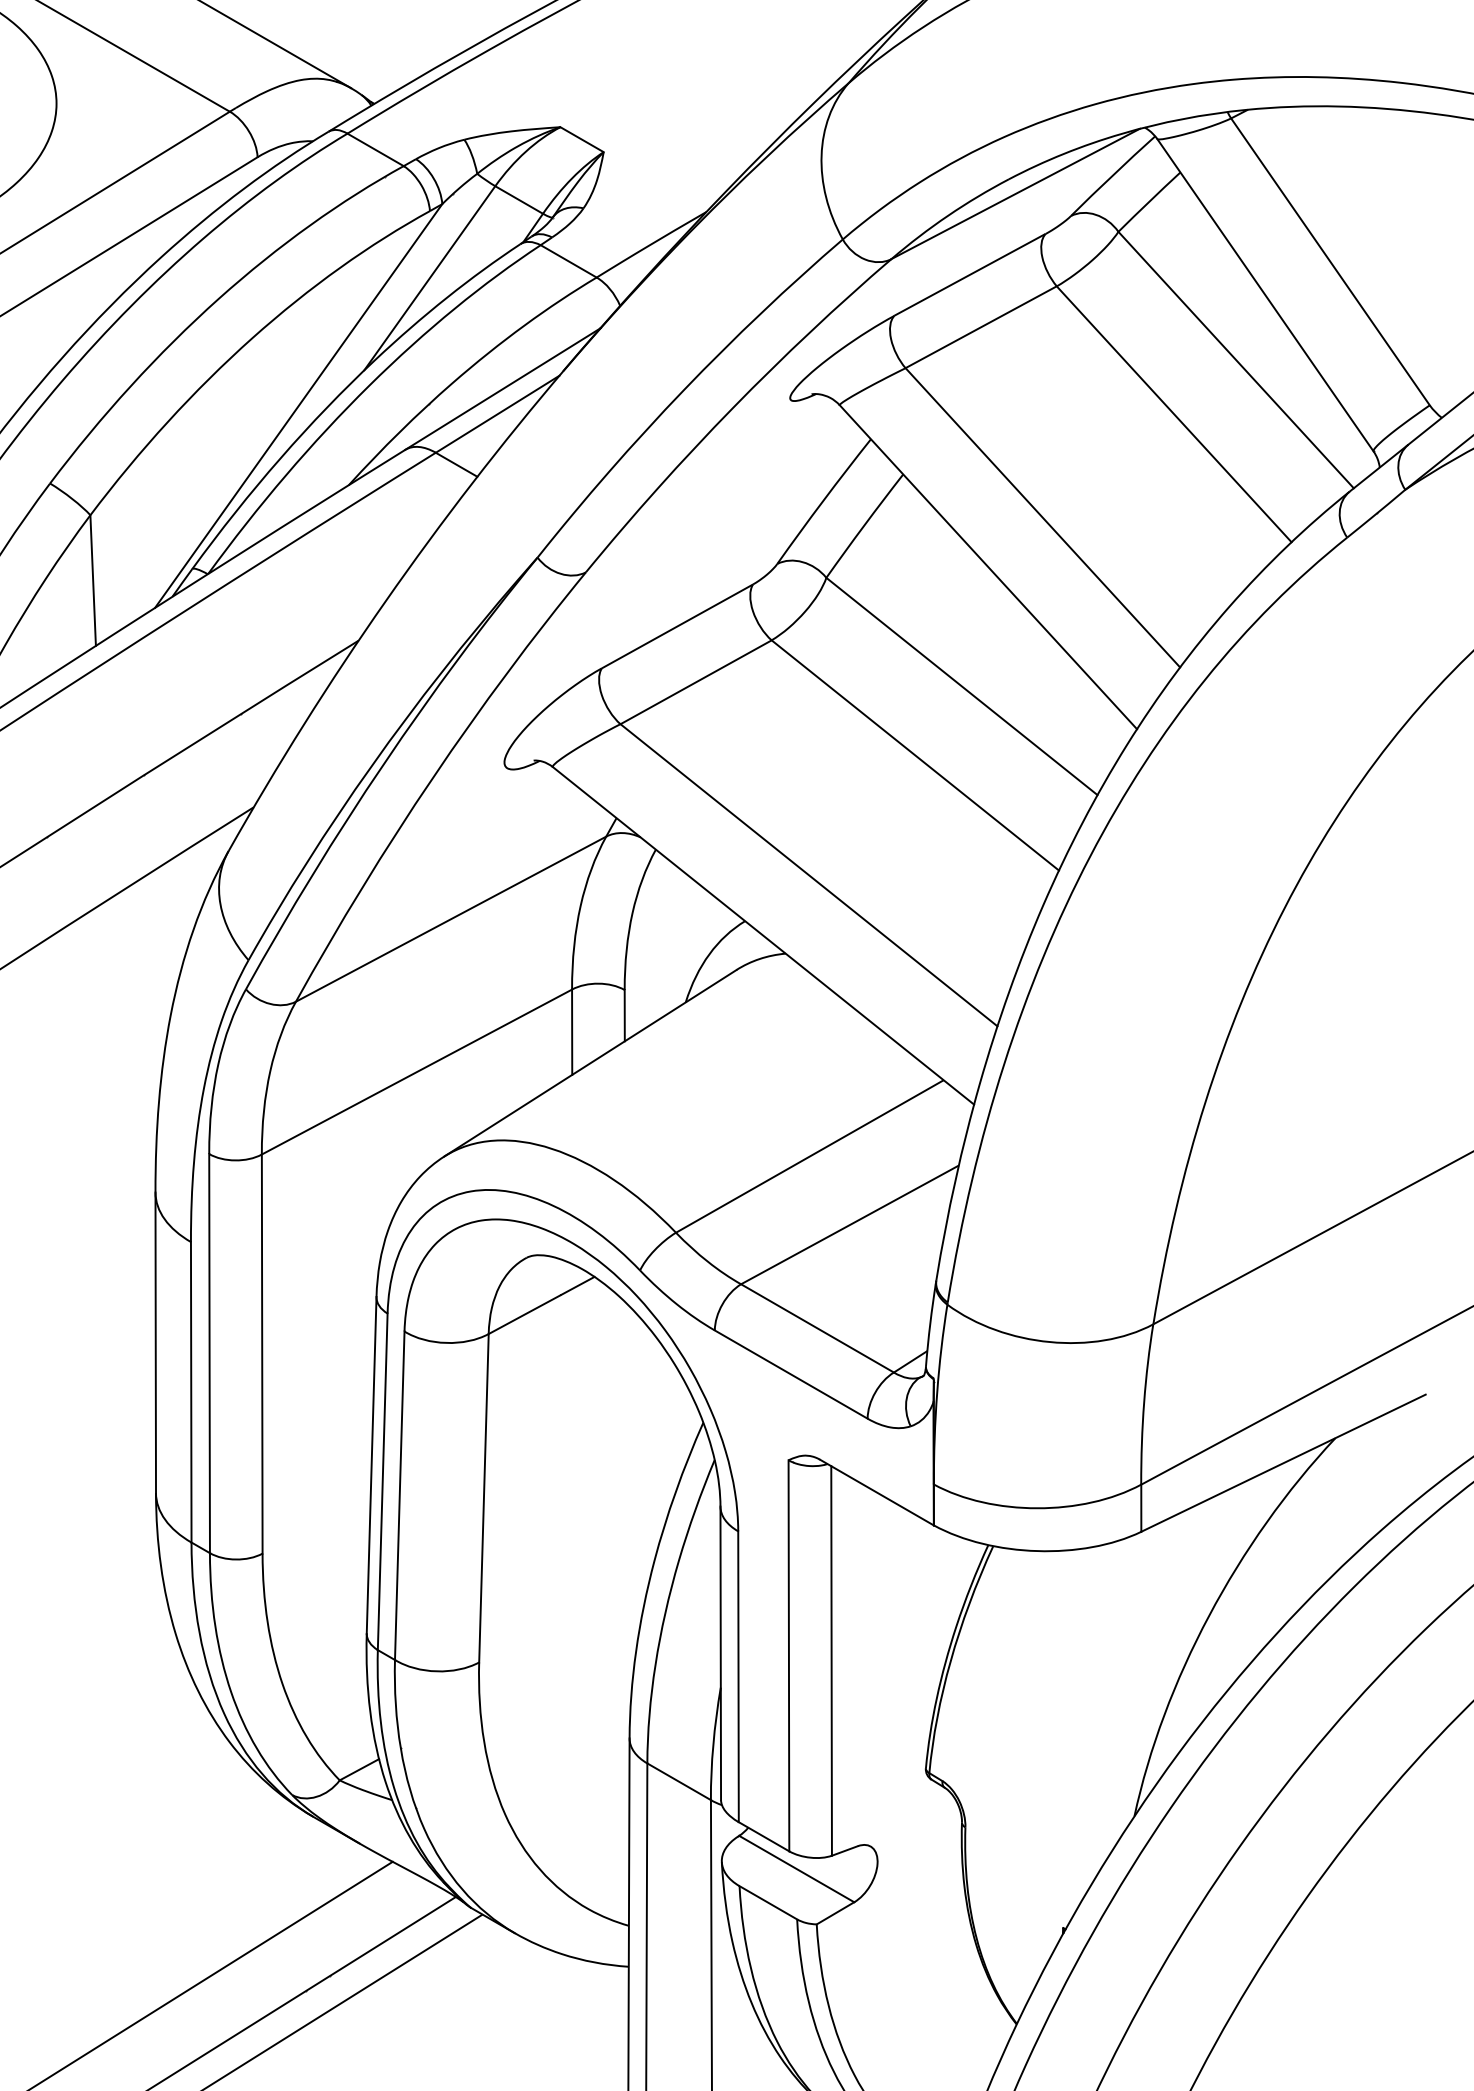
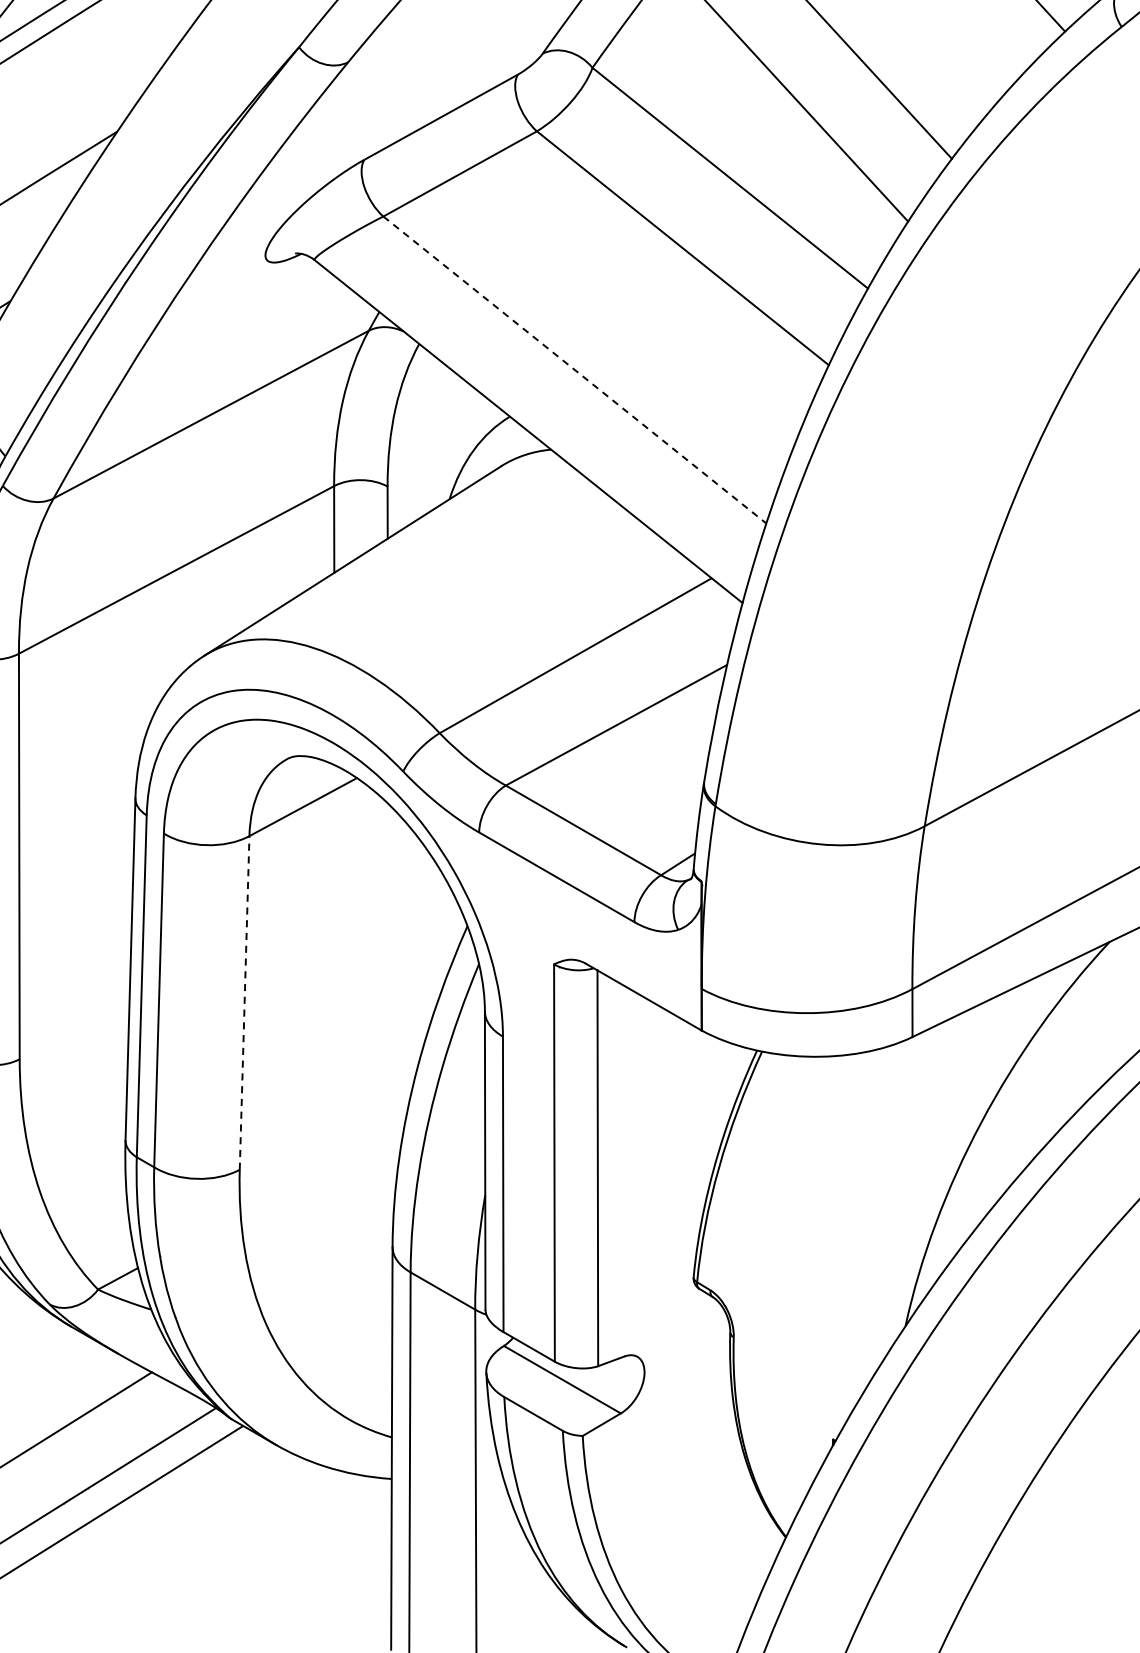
line: (808, 875) -> (574, 370), solid -> dashed
line: (483, 1497) -> (244, 1002), solid -> dashed

